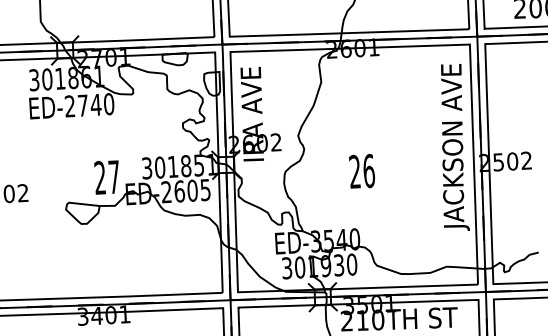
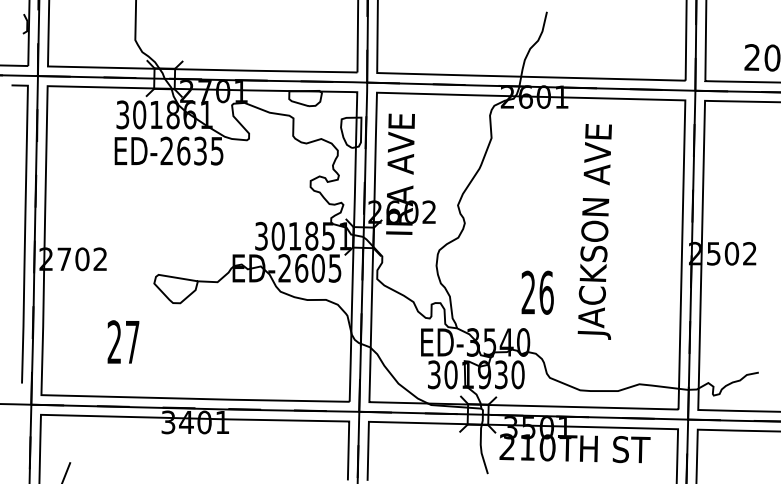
text: (96, 104) -> (200, 150), ED-2740 -> ED-2635
text: (452, 147) -> (594, 231), moved
text: (362, 171) -> (537, 292), moved
text: (107, 176) -> (123, 341), moved

